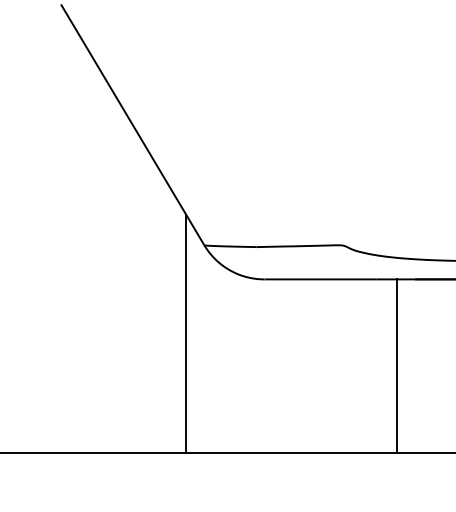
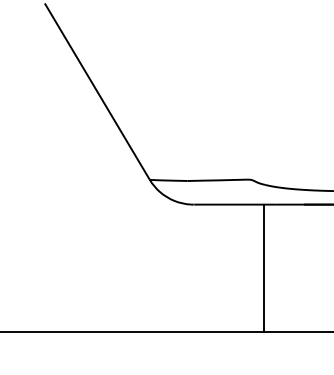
line: (186, 333) -> (136, 244), removed
line: (397, 366) -> (263, 268), moved

